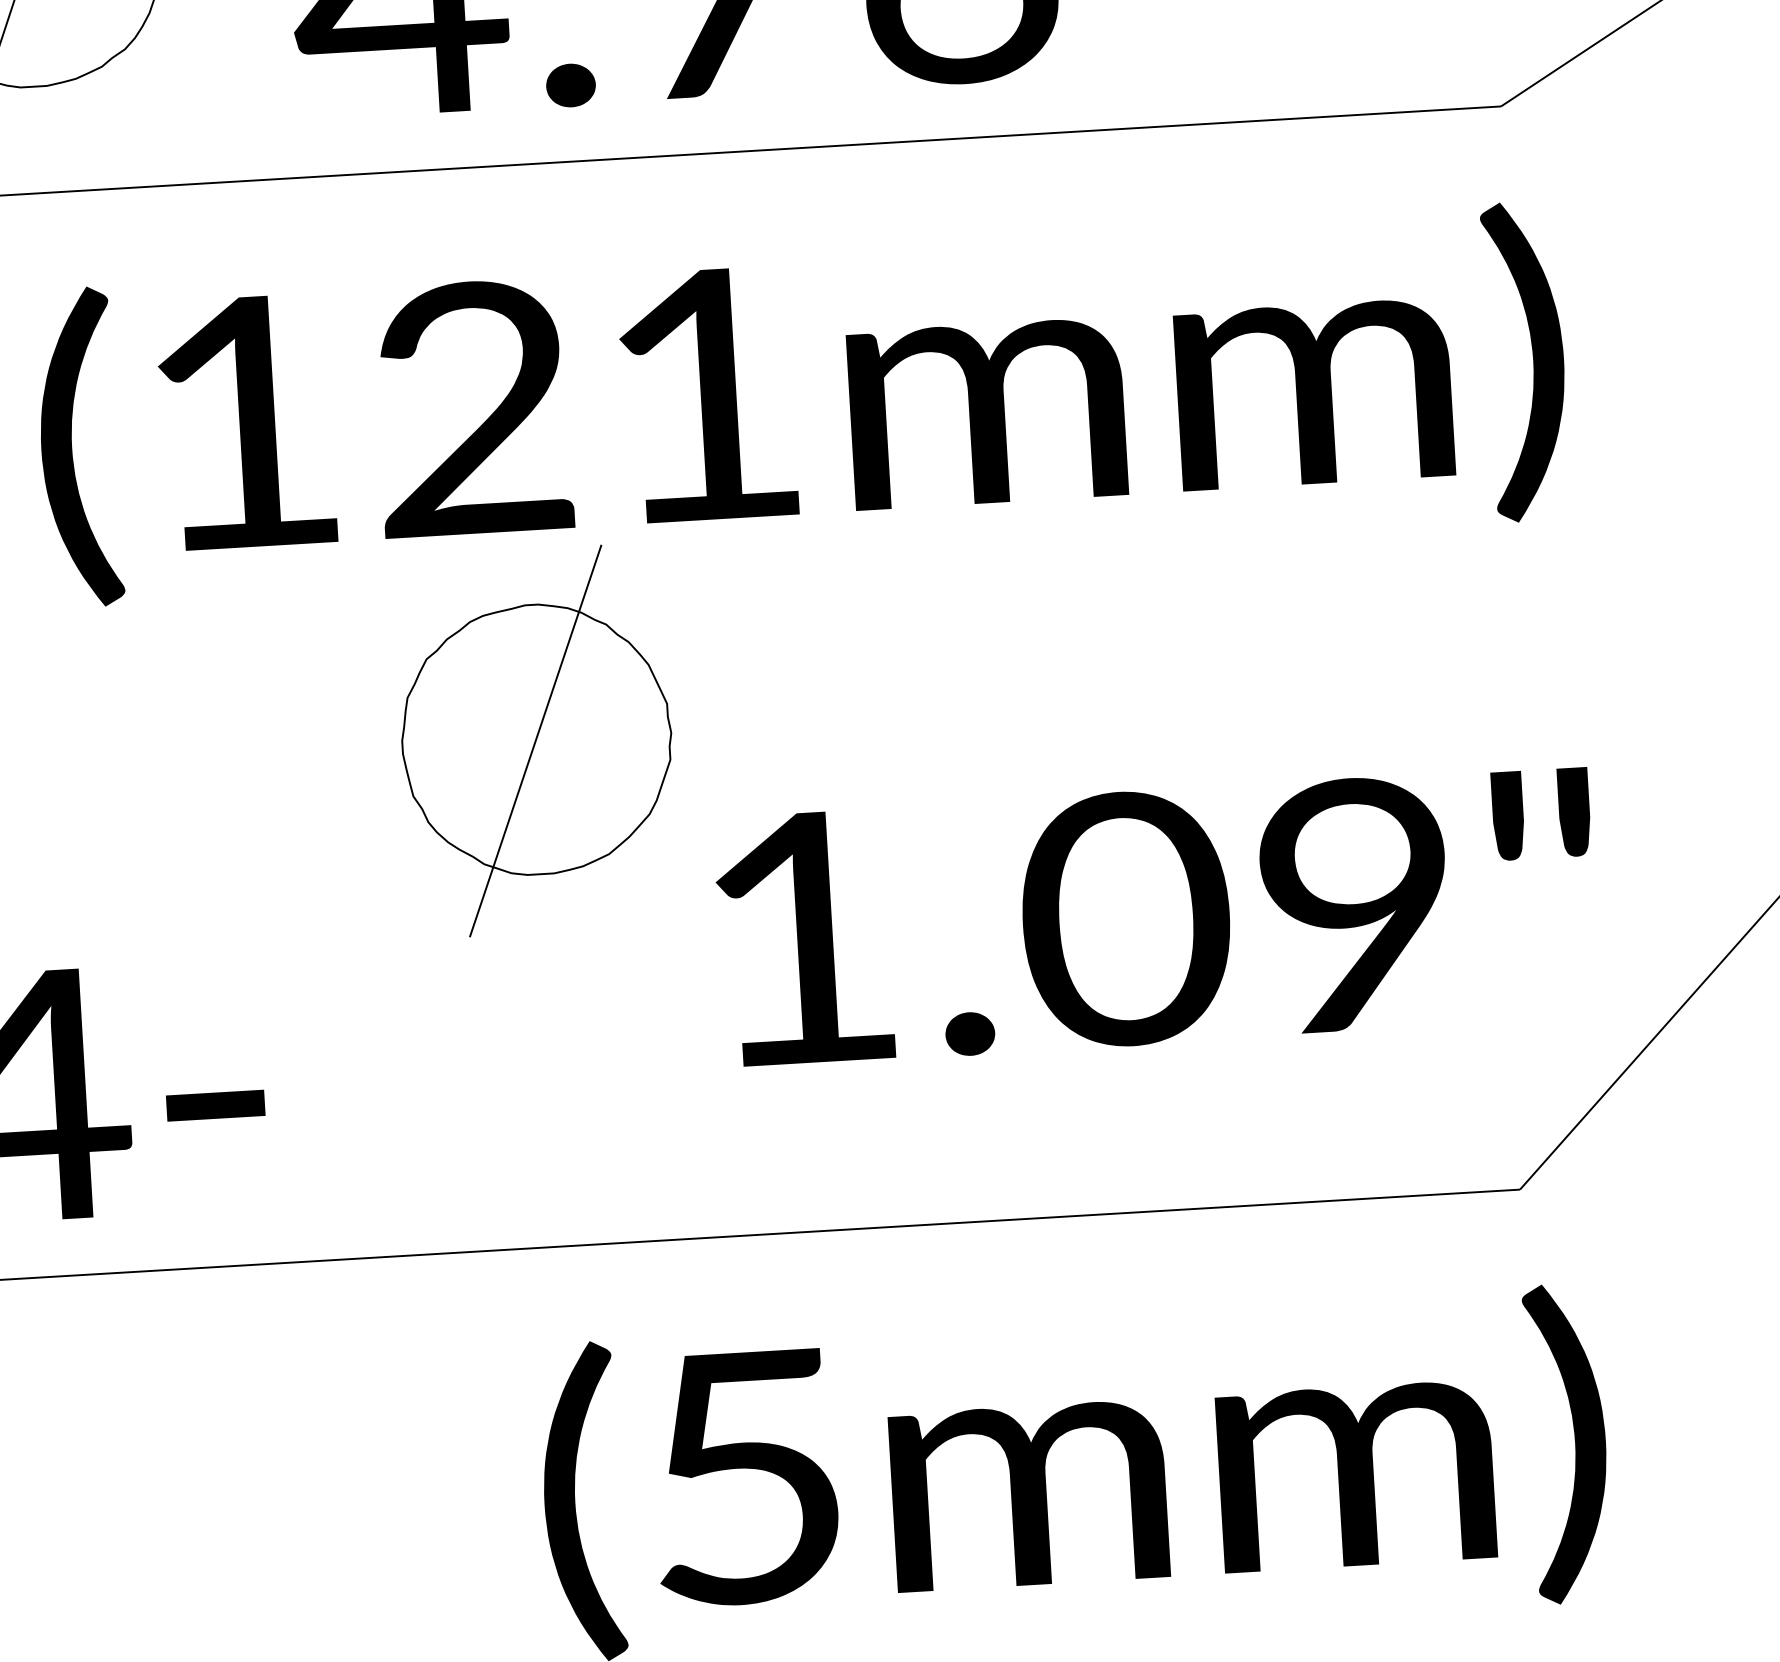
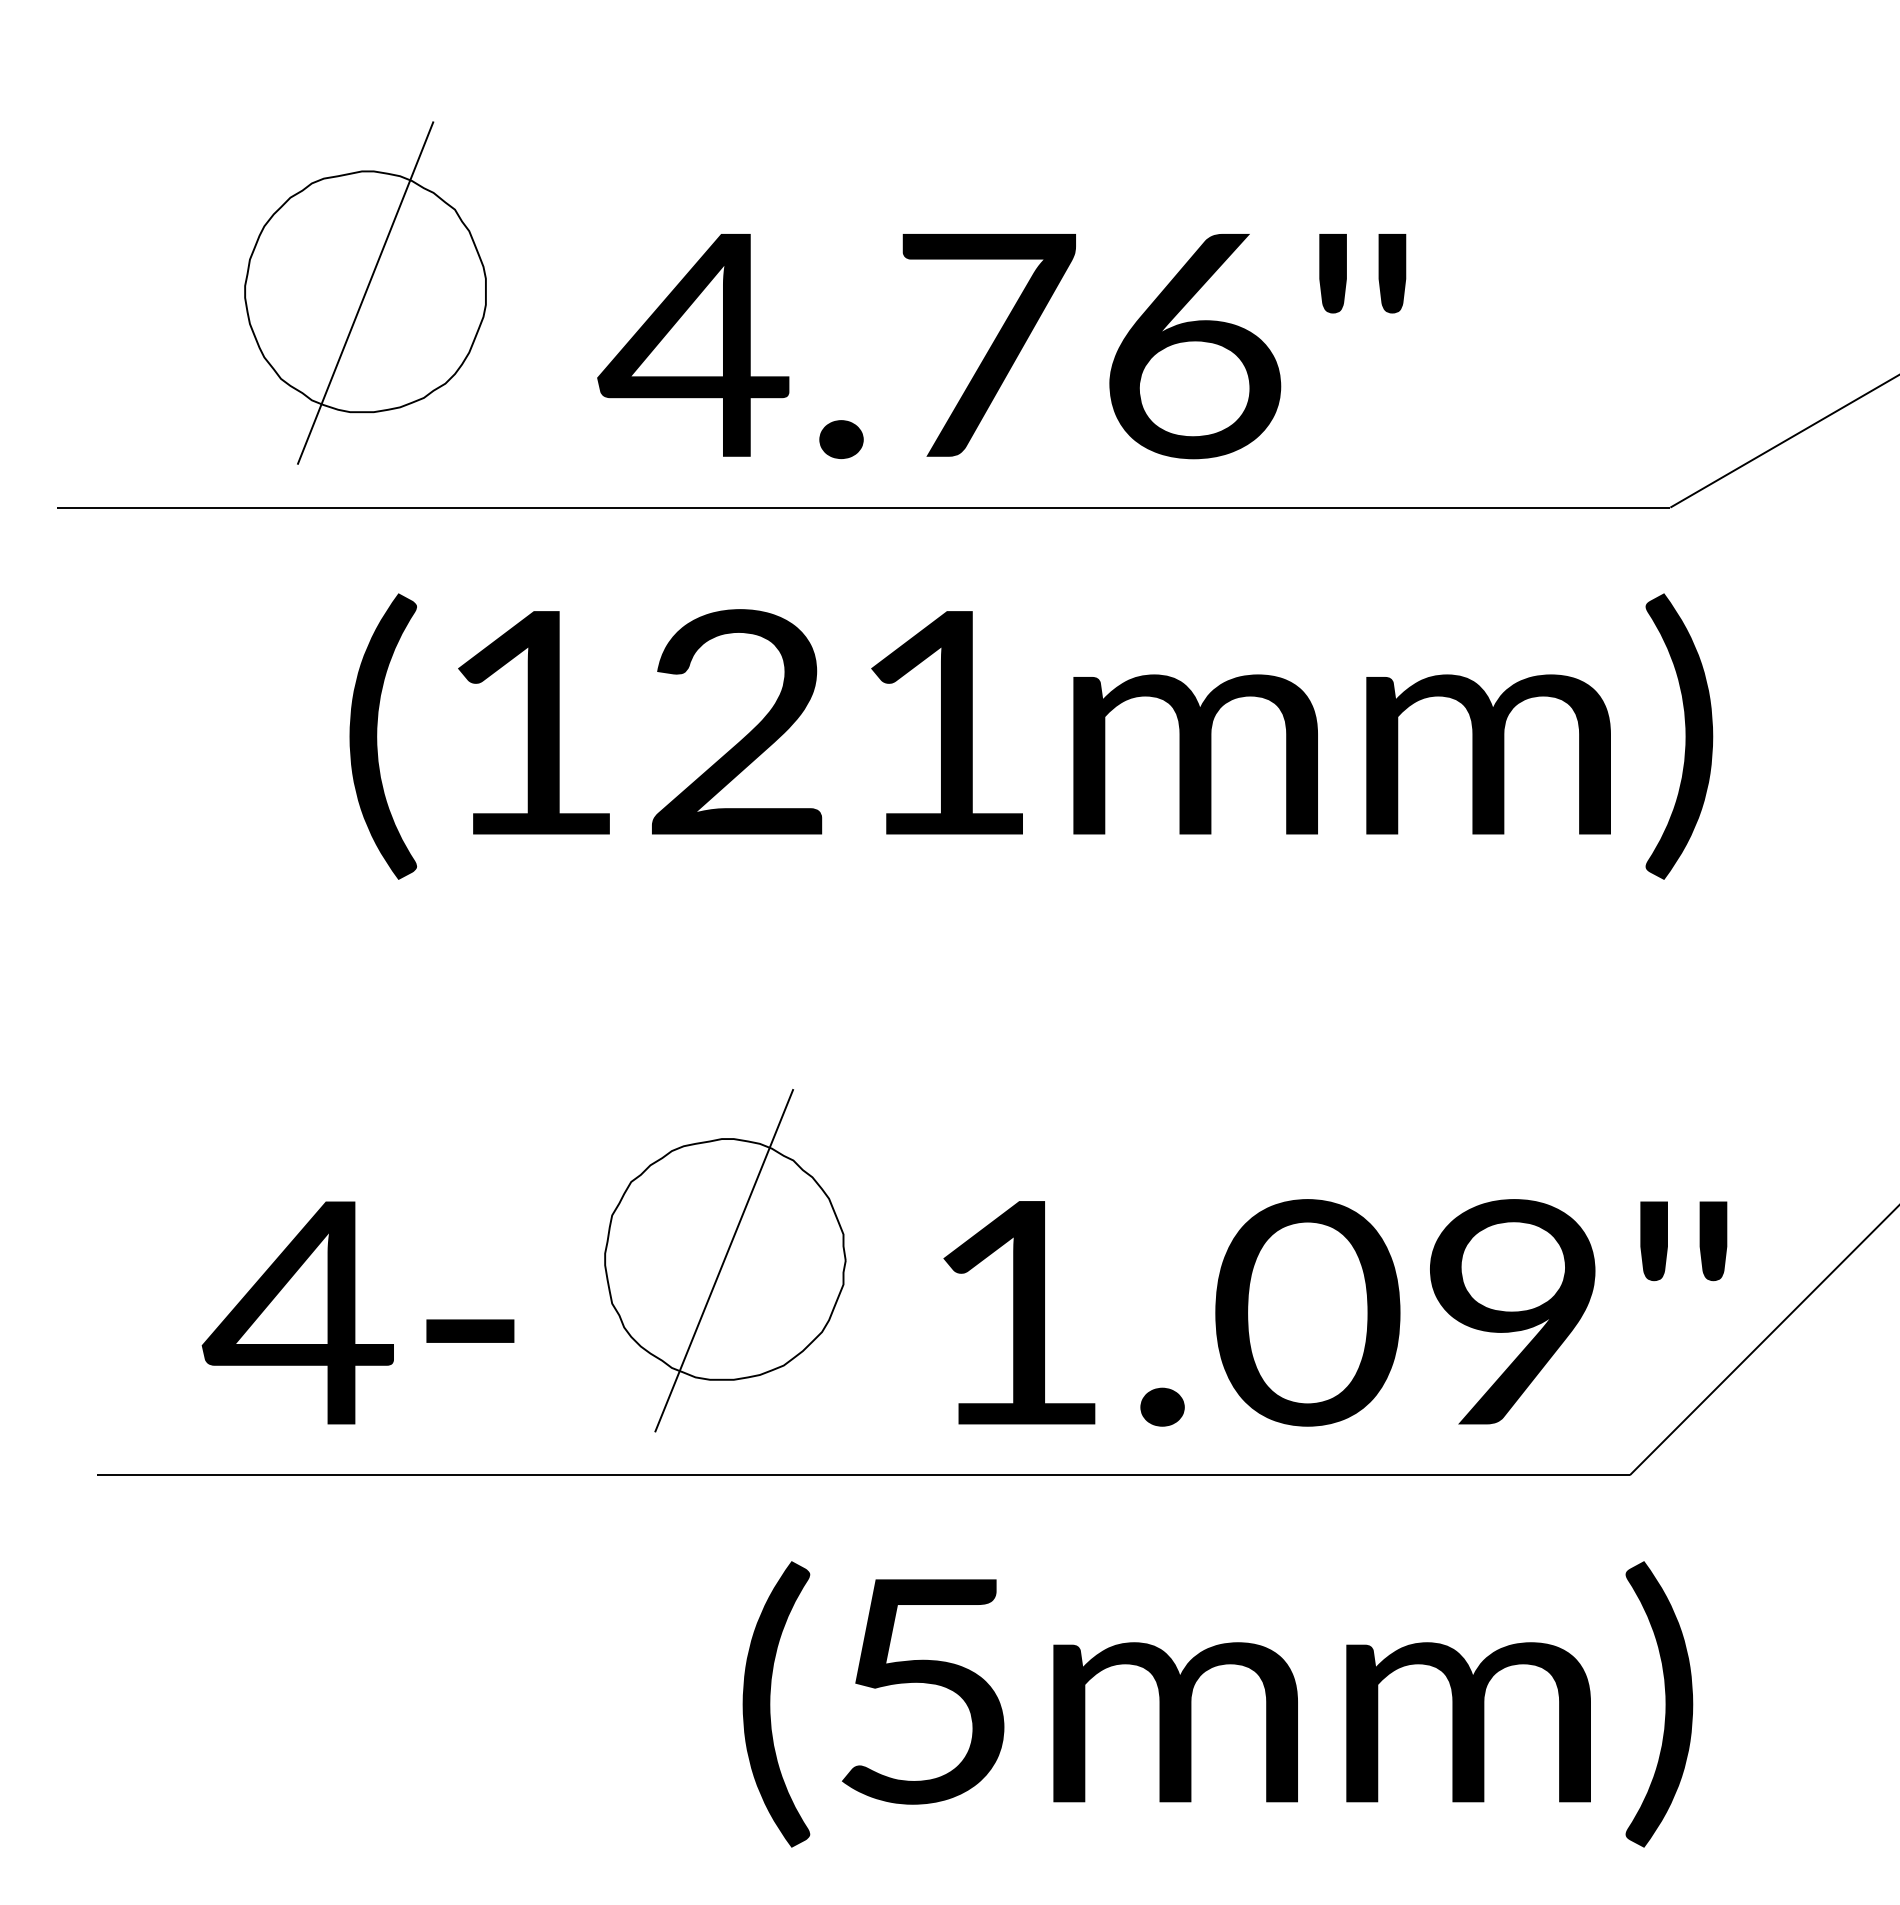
part: (537, 740) -> (725, 1260), moved
text: (1157, 916) -> (1335, 1312), moved

